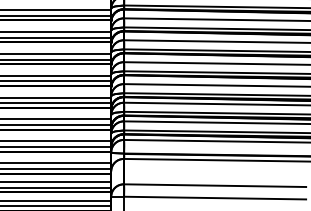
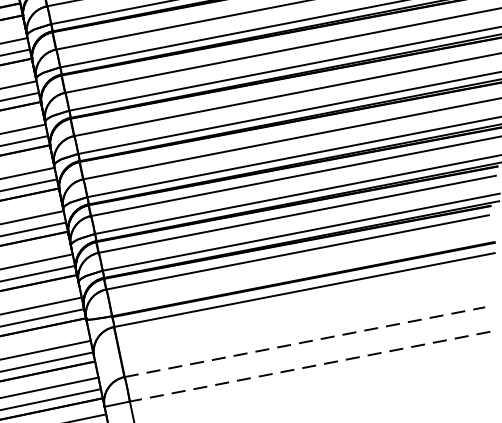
line: (215, 185) -> (305, 341), solid -> dashed
line: (214, 198) -> (309, 367), solid -> dashed

